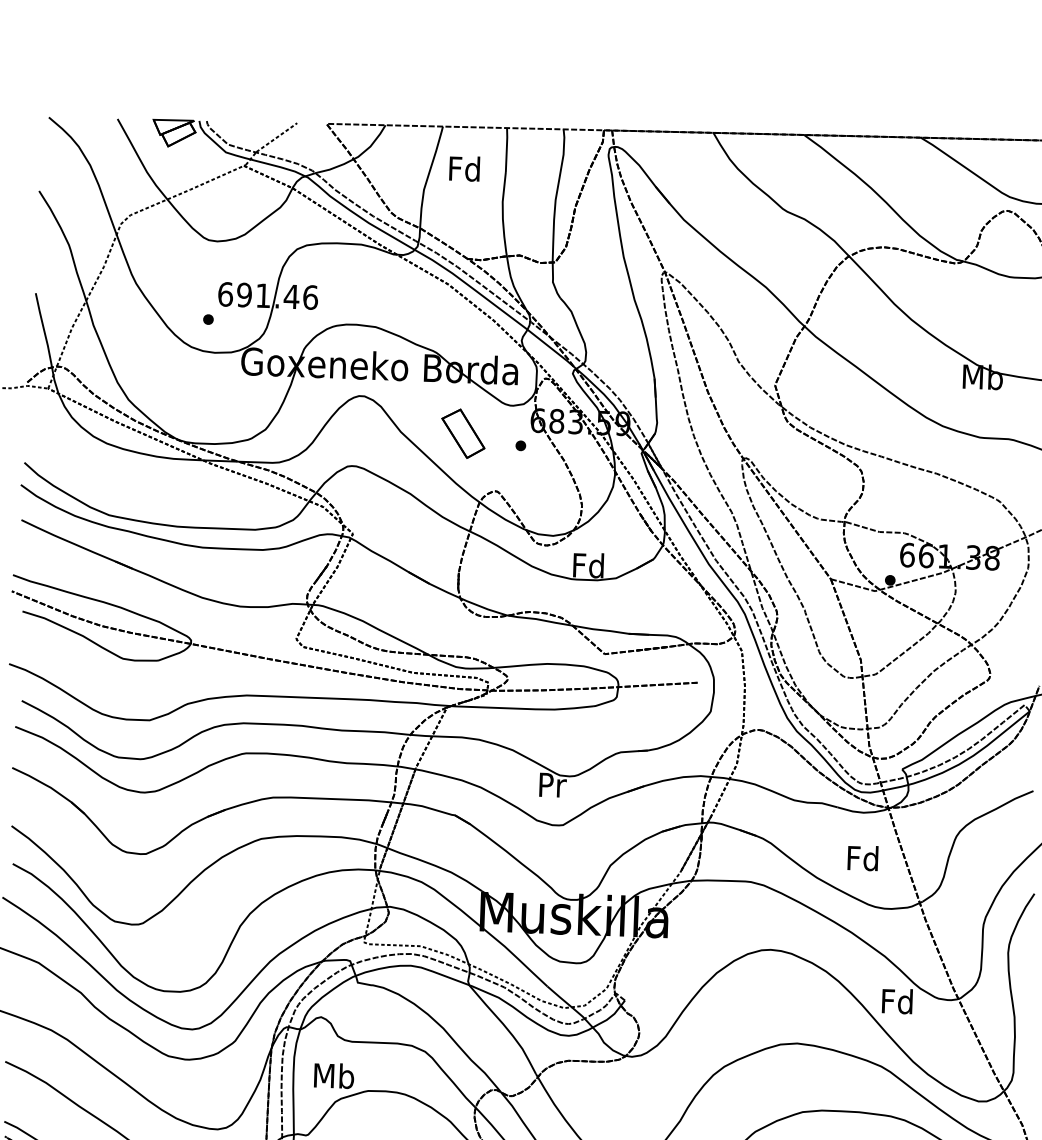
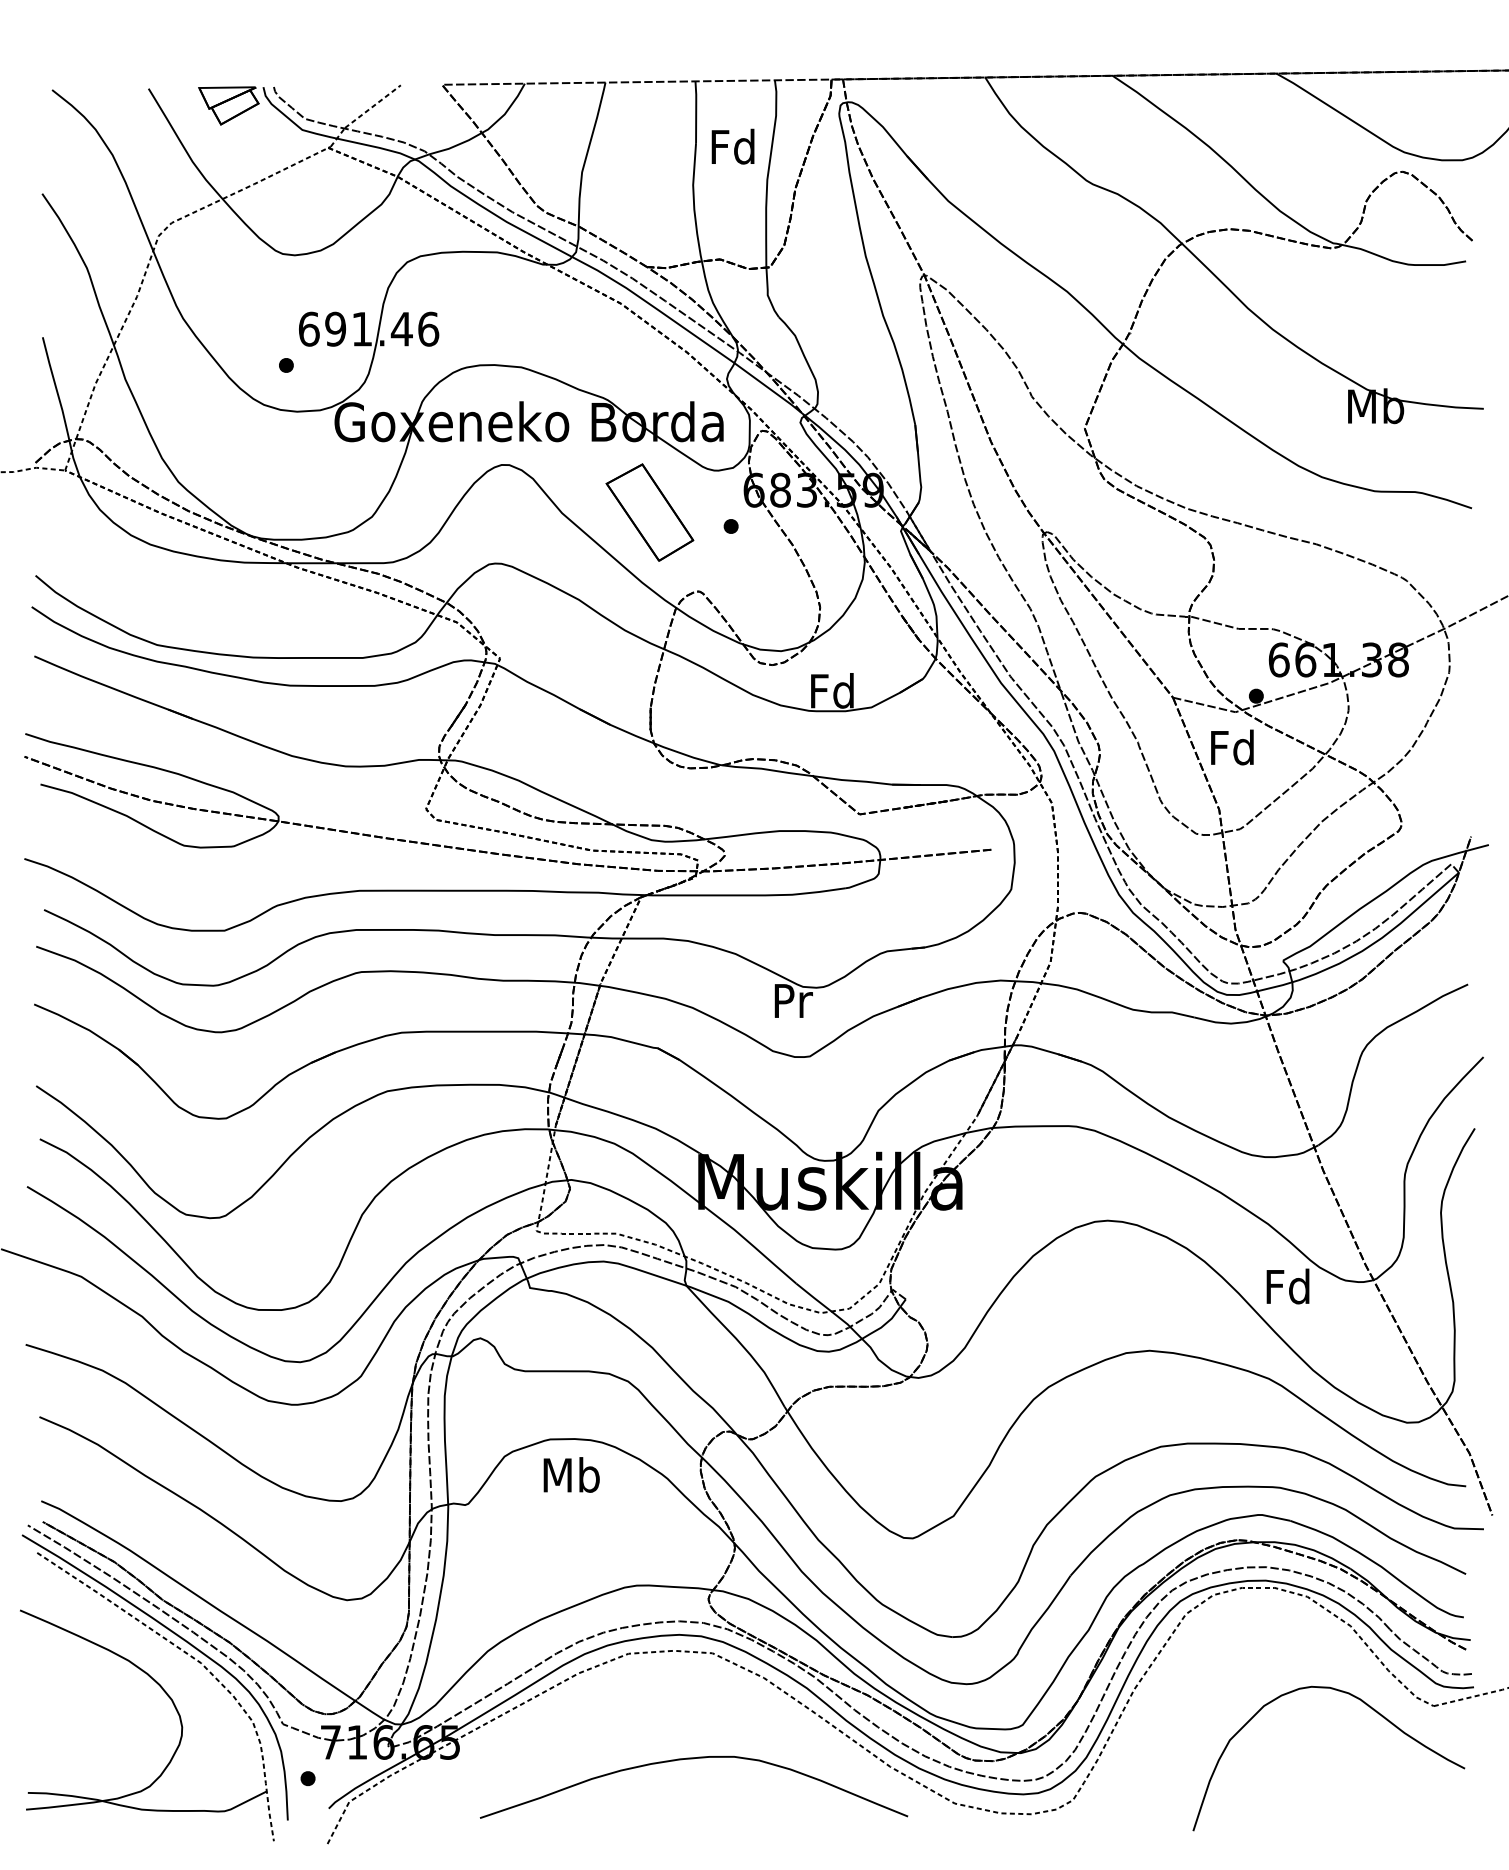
text: (464, 168) -> (732, 146), moved
part: (463, 433) -> (649, 512), size x1.43
text: (863, 858) -> (1232, 747), moved
text: (334, 1075) -> (571, 1474), moved

